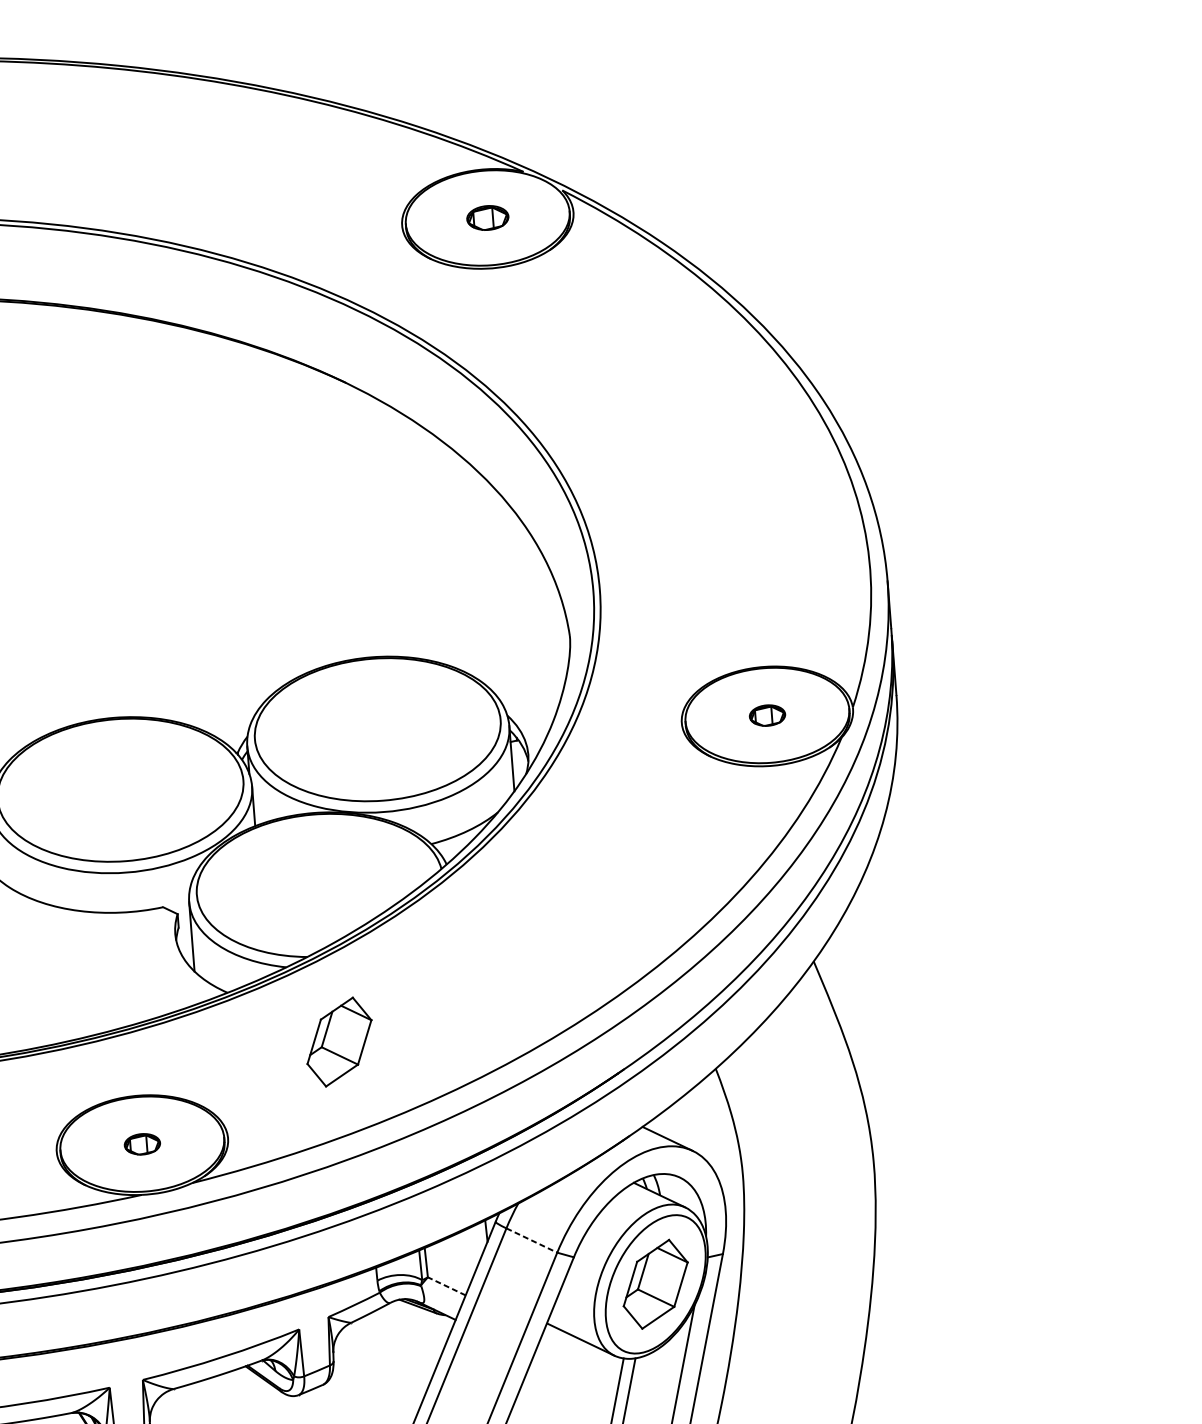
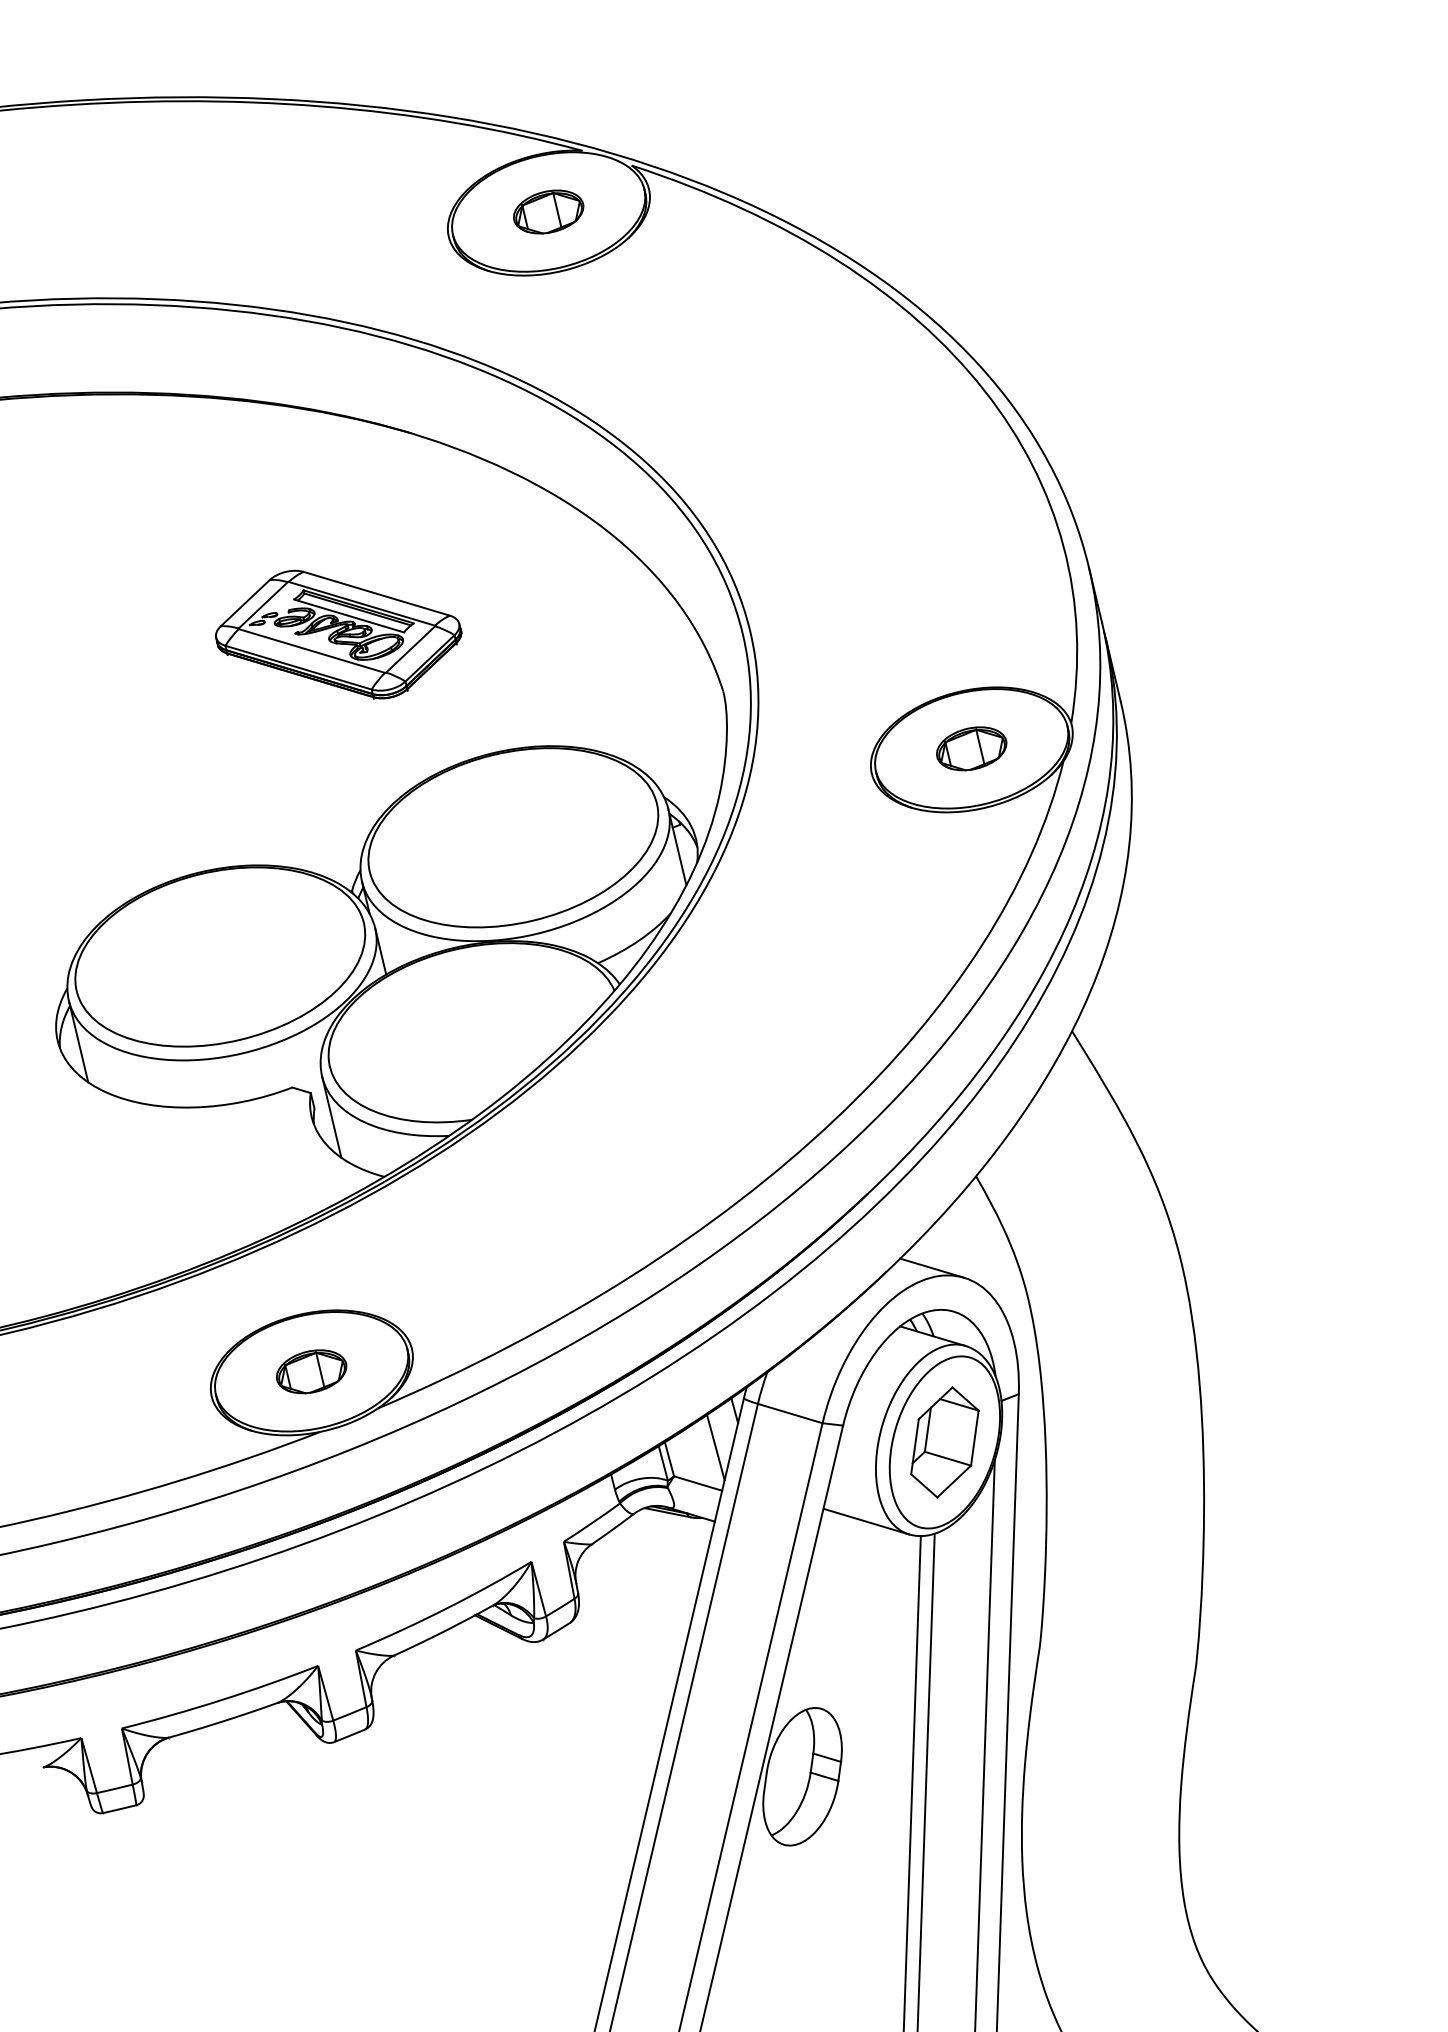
part: (487, 217) -> (548, 211), size x1.43
part: (259, 539) -> (338, 634), added
part: (767, 715) -> (971, 748), size x1.67
part: (339, 1042) -> (525, 1214), removed
part: (142, 1143) -> (311, 1371), size x1.67
line: (532, 1240) -> (790, 1413), dashed -> solid
line: (465, 1258) -> (715, 1447), added
line: (446, 1286) -> (697, 1483), dashed -> solid

